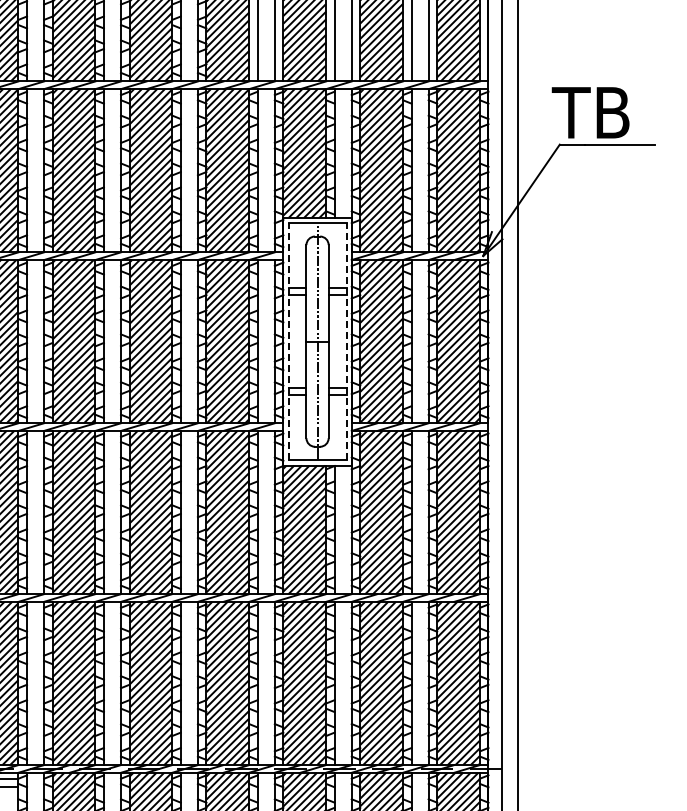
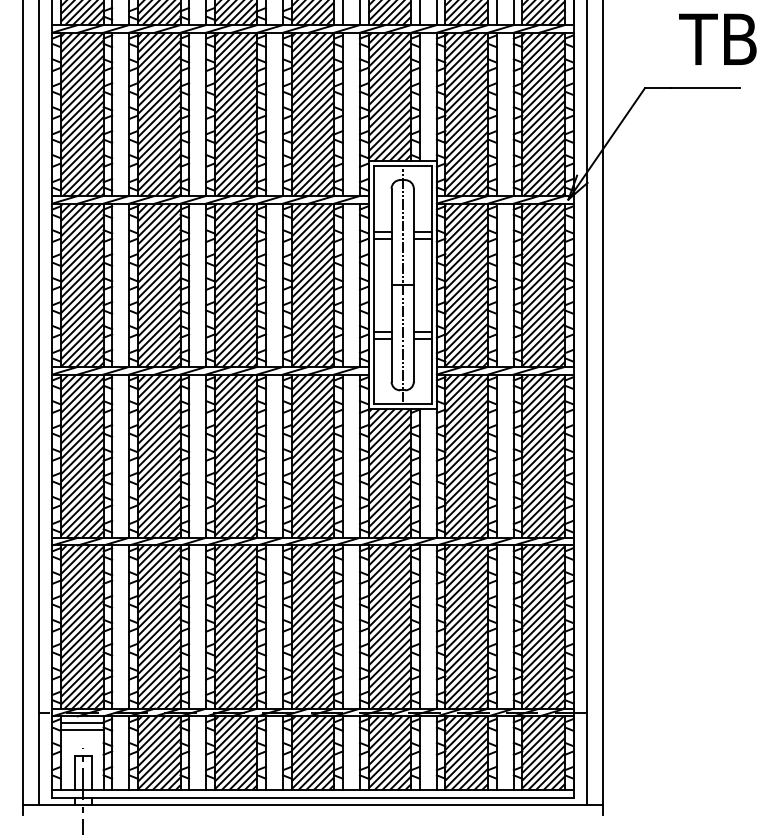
text: (590, 111) -> (717, 38), moved
line: (288, 341) -> (373, 285), dashed -> solid
line: (346, 341) -> (431, 285), dashed -> solid

